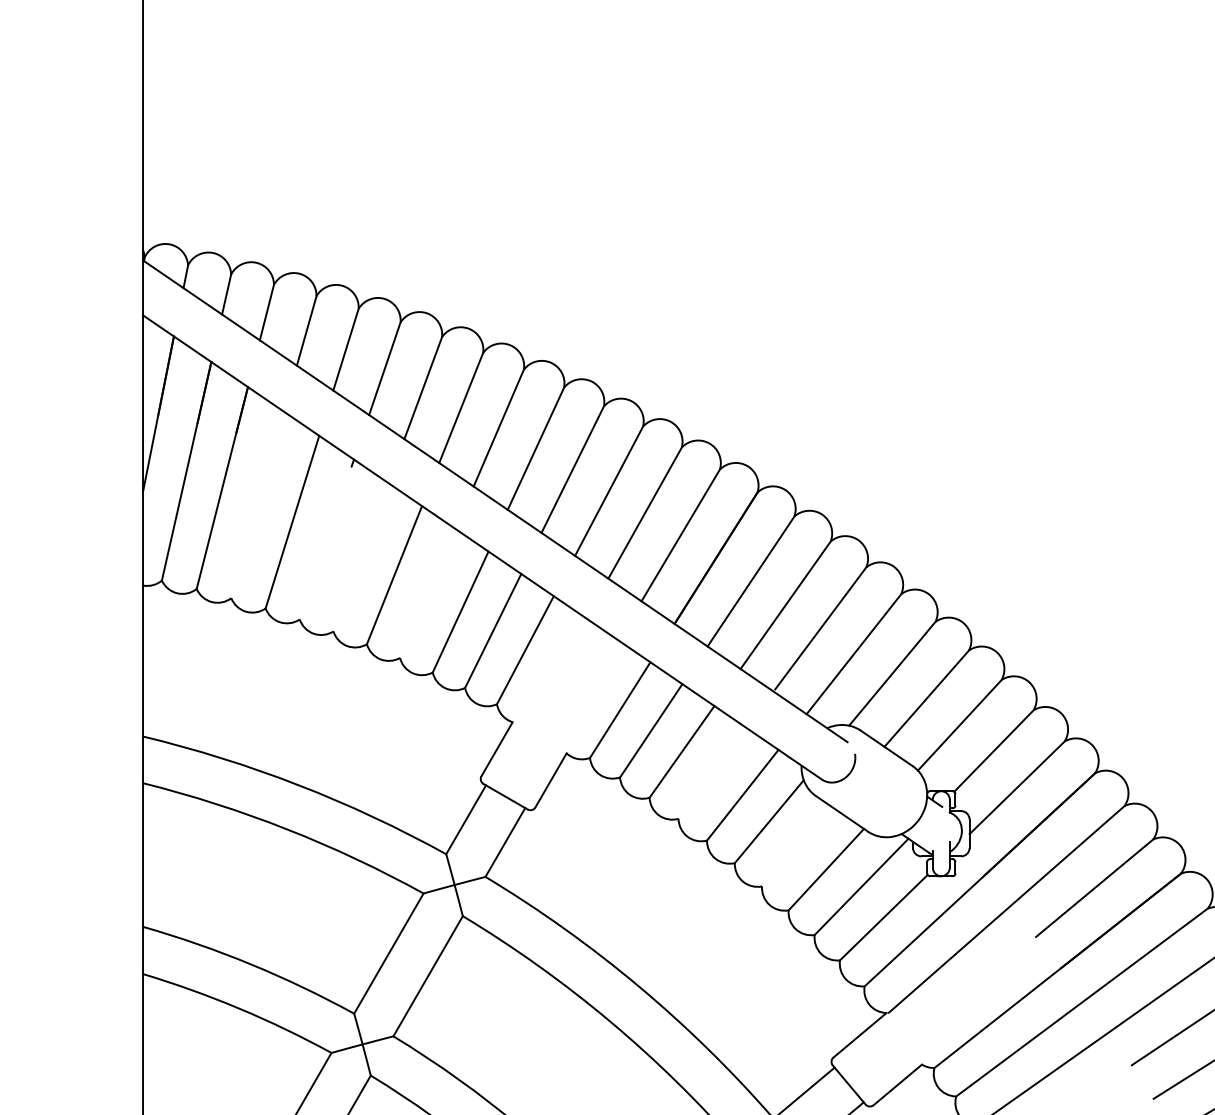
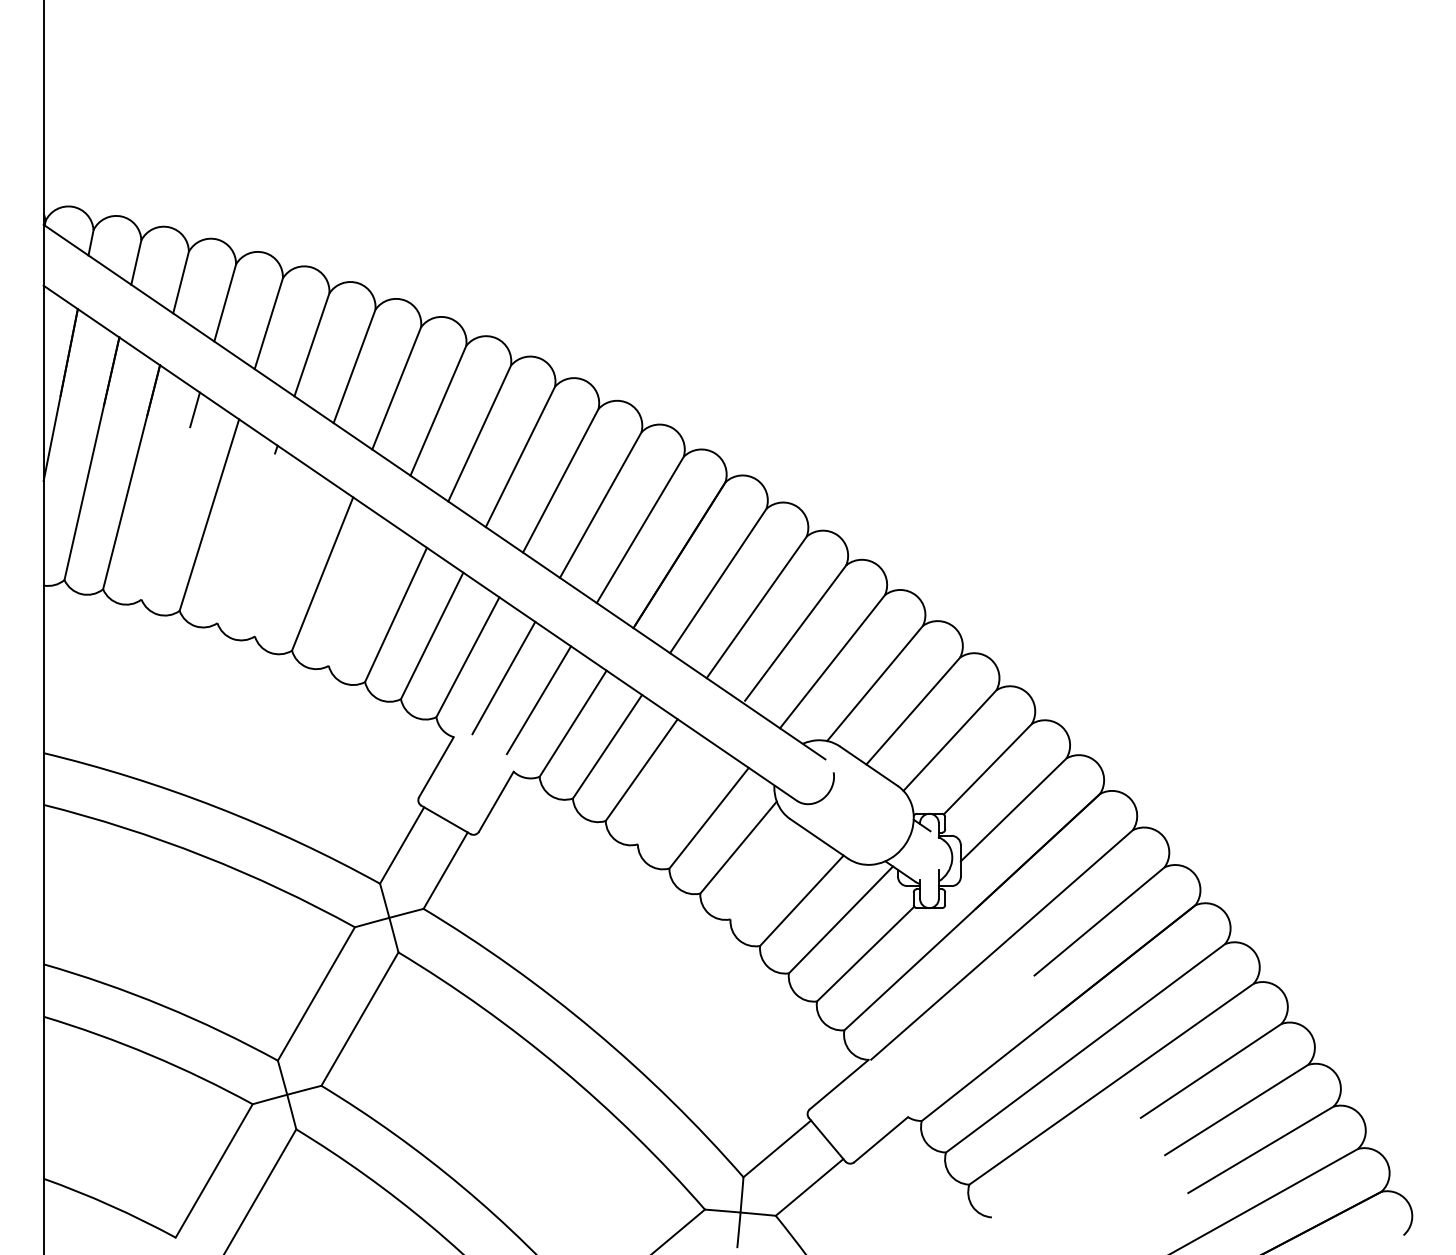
line: (279, 426) -> (194, 409), added
line: (557, 668) -> (503, 677), added
line: (589, 689) -> (538, 700), added

